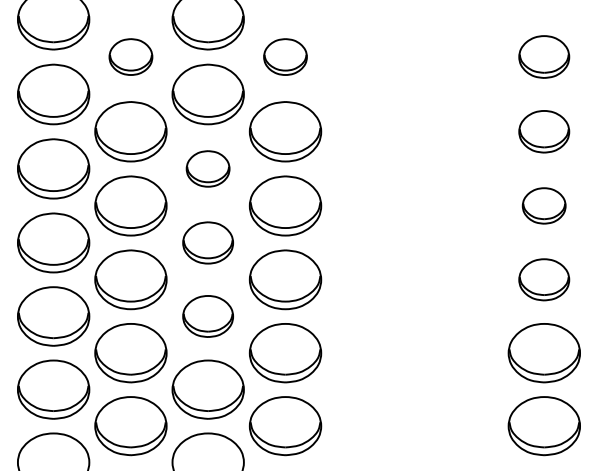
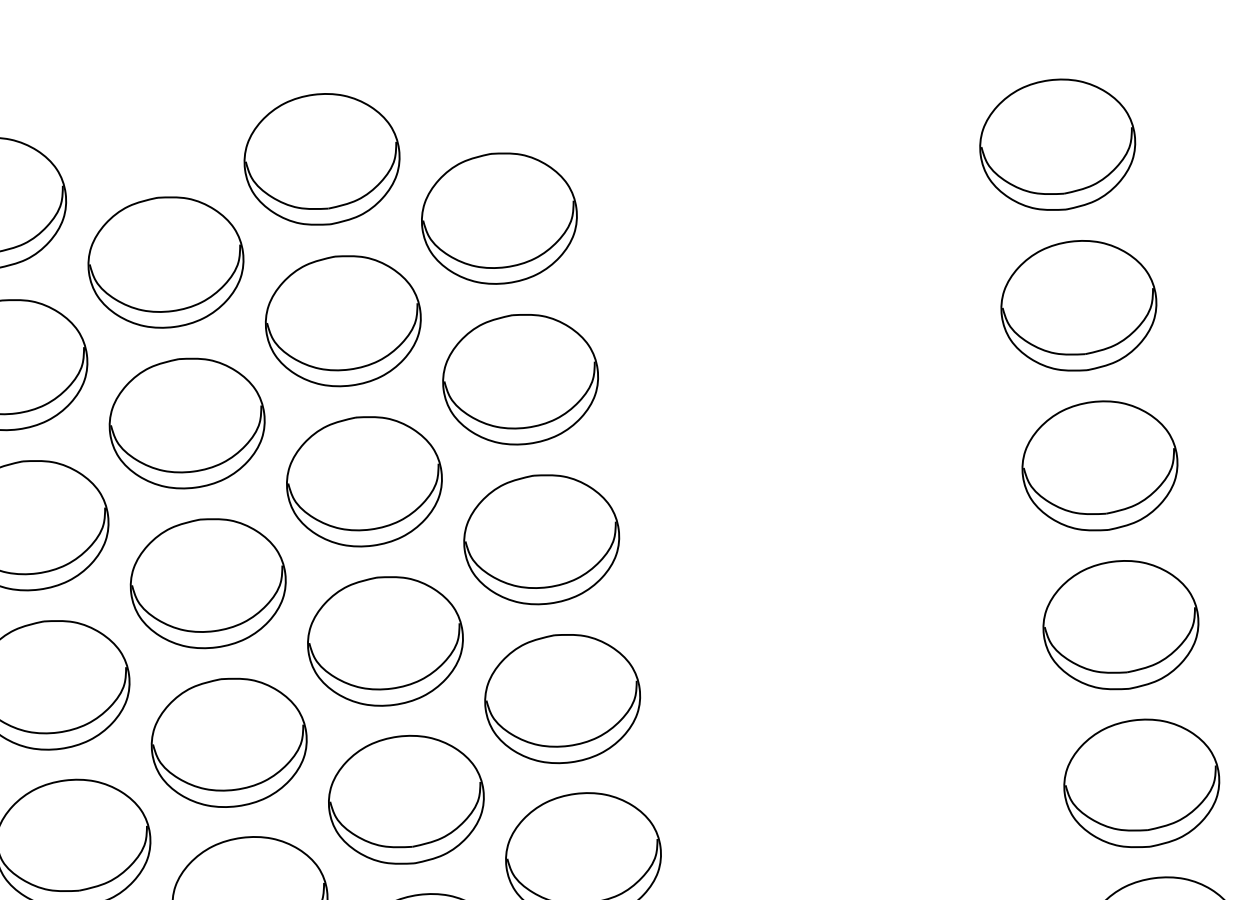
part: (130, 56) -> (164, 261), size x1.67
part: (285, 56) -> (499, 217), size x1.67
part: (543, 56) -> (1055, 143), size x1.43
part: (543, 131) -> (1076, 305), size x1.43
part: (207, 168) -> (362, 480), size x1.67
part: (543, 205) -> (1097, 465), size x1.67
part: (207, 242) -> (383, 640), size x1.43
part: (543, 279) -> (1119, 624), size x1.43
part: (207, 316) -> (404, 800), size x1.43

